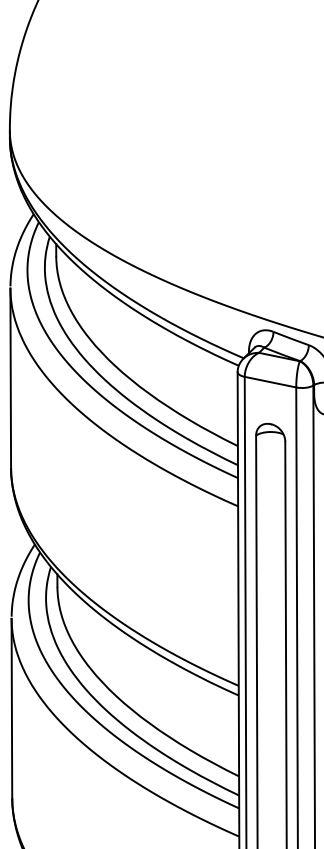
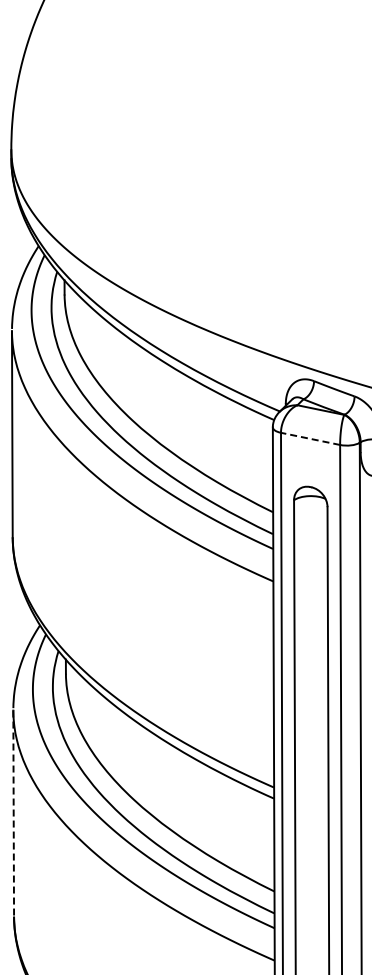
line: (270, 381) -> (310, 438), solid -> dashed
line: (11, 709) -> (13, 814), solid -> dashed

